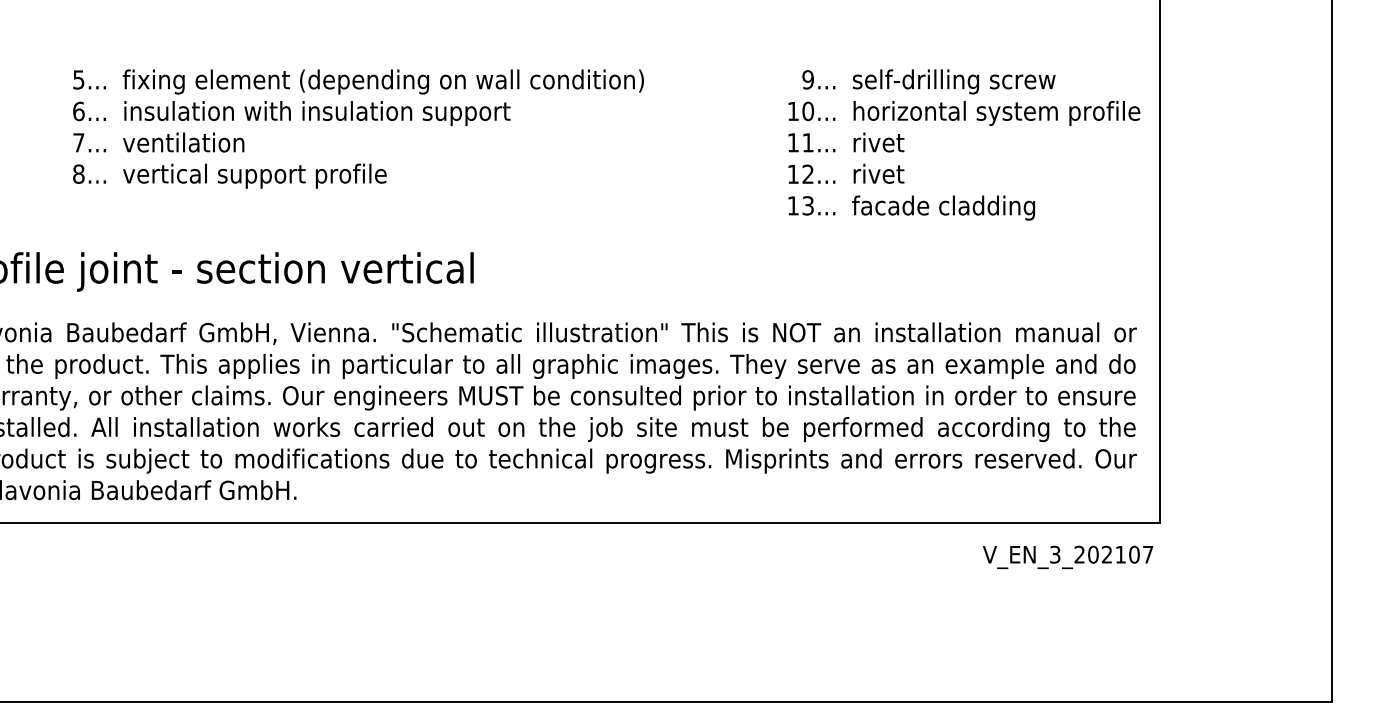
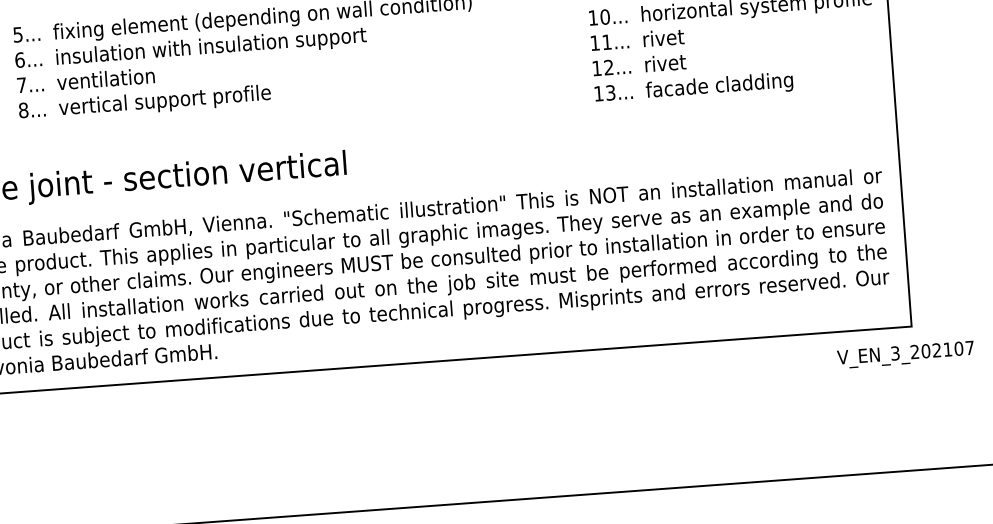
text: (1068, 556) -> (906, 354), moved

